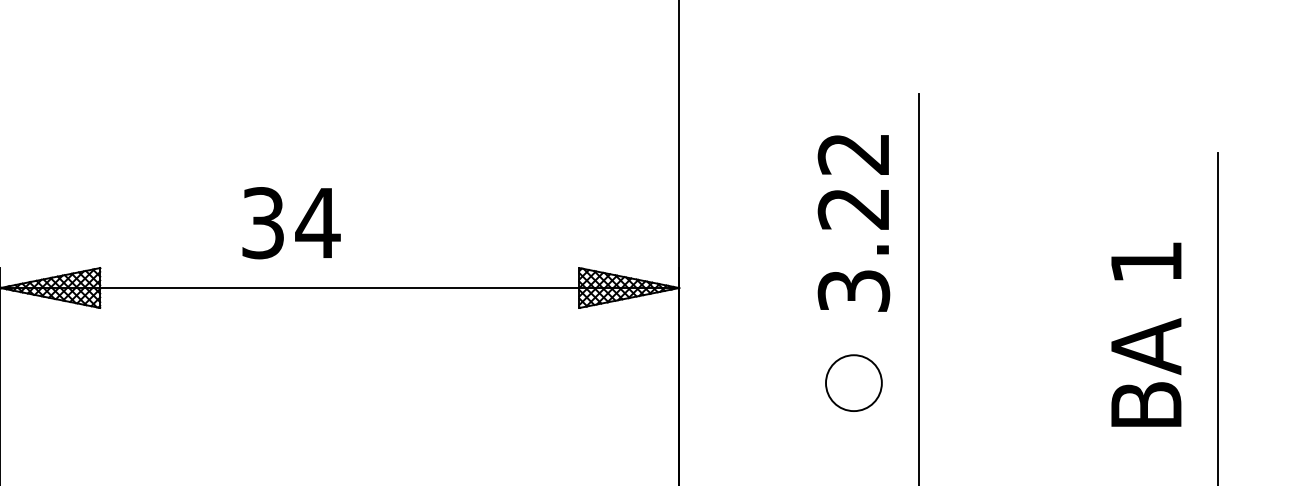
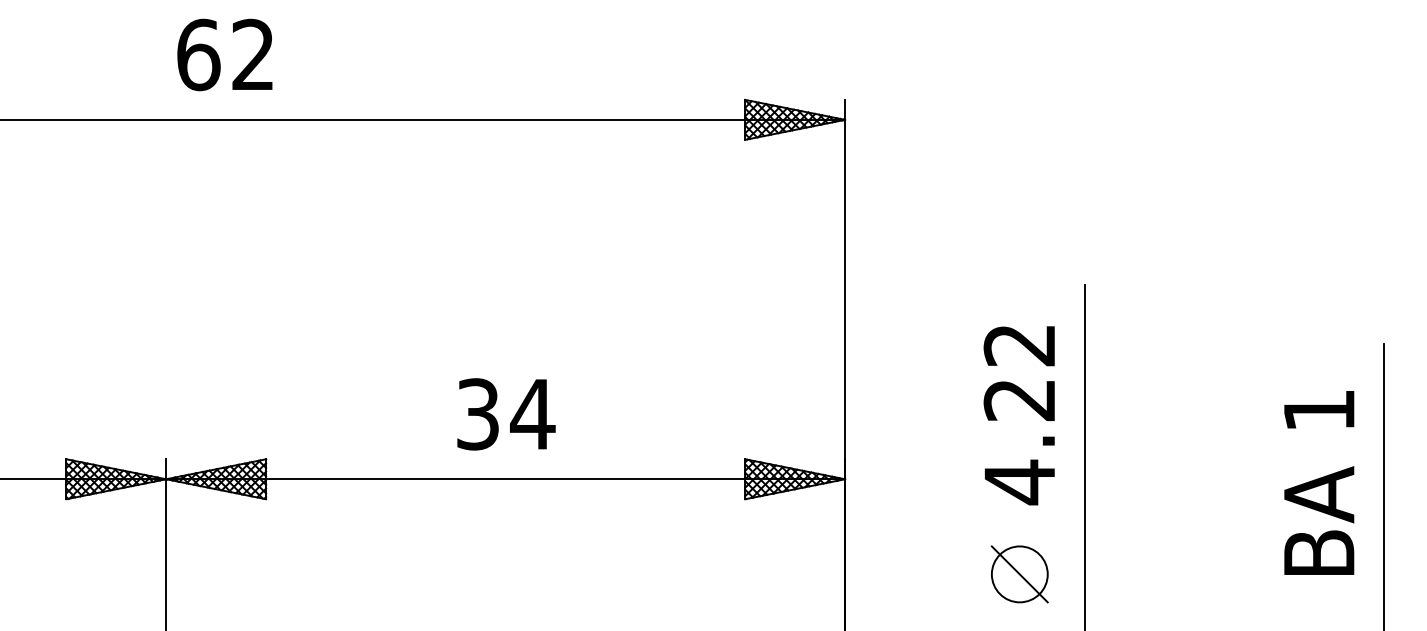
text: (291, 223) -> (506, 414), moved
text: (853, 291) -> (1019, 482), 3.22 -> 4.22
text: (1146, 334) -> (1319, 482), moved
line: (853, 383) -> (1019, 574), added

